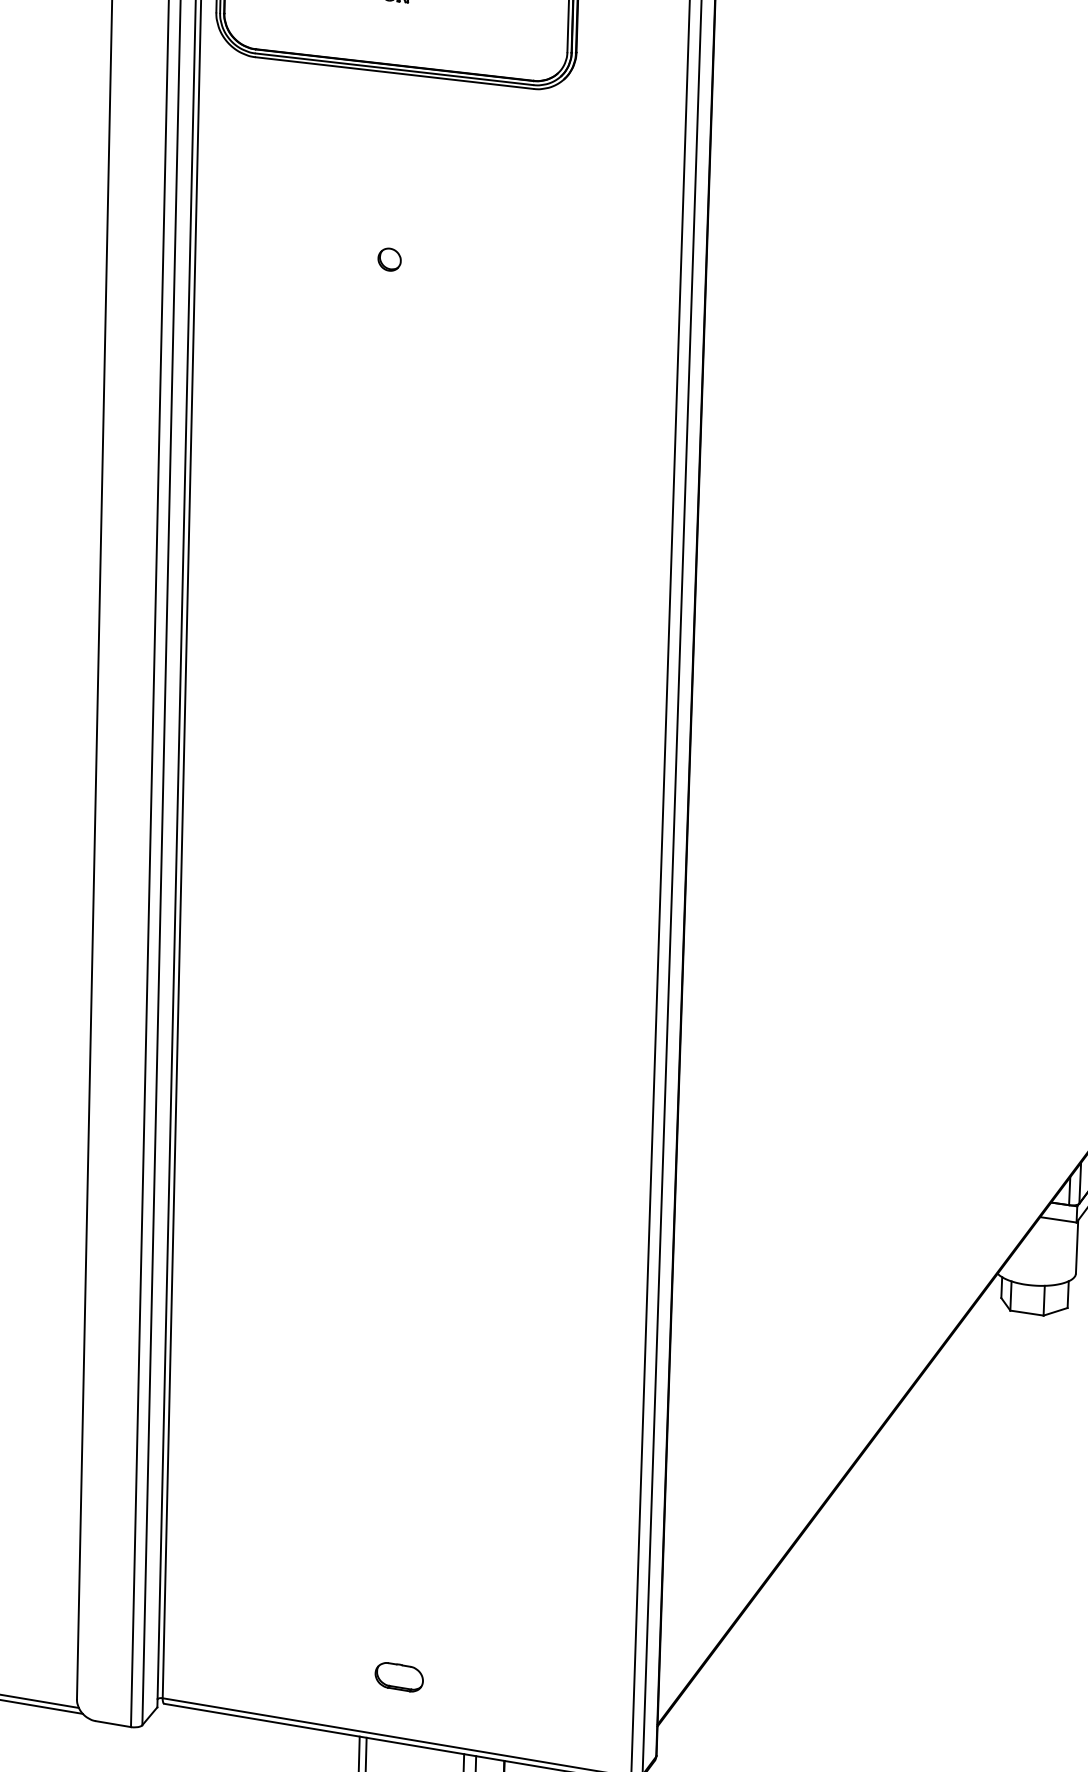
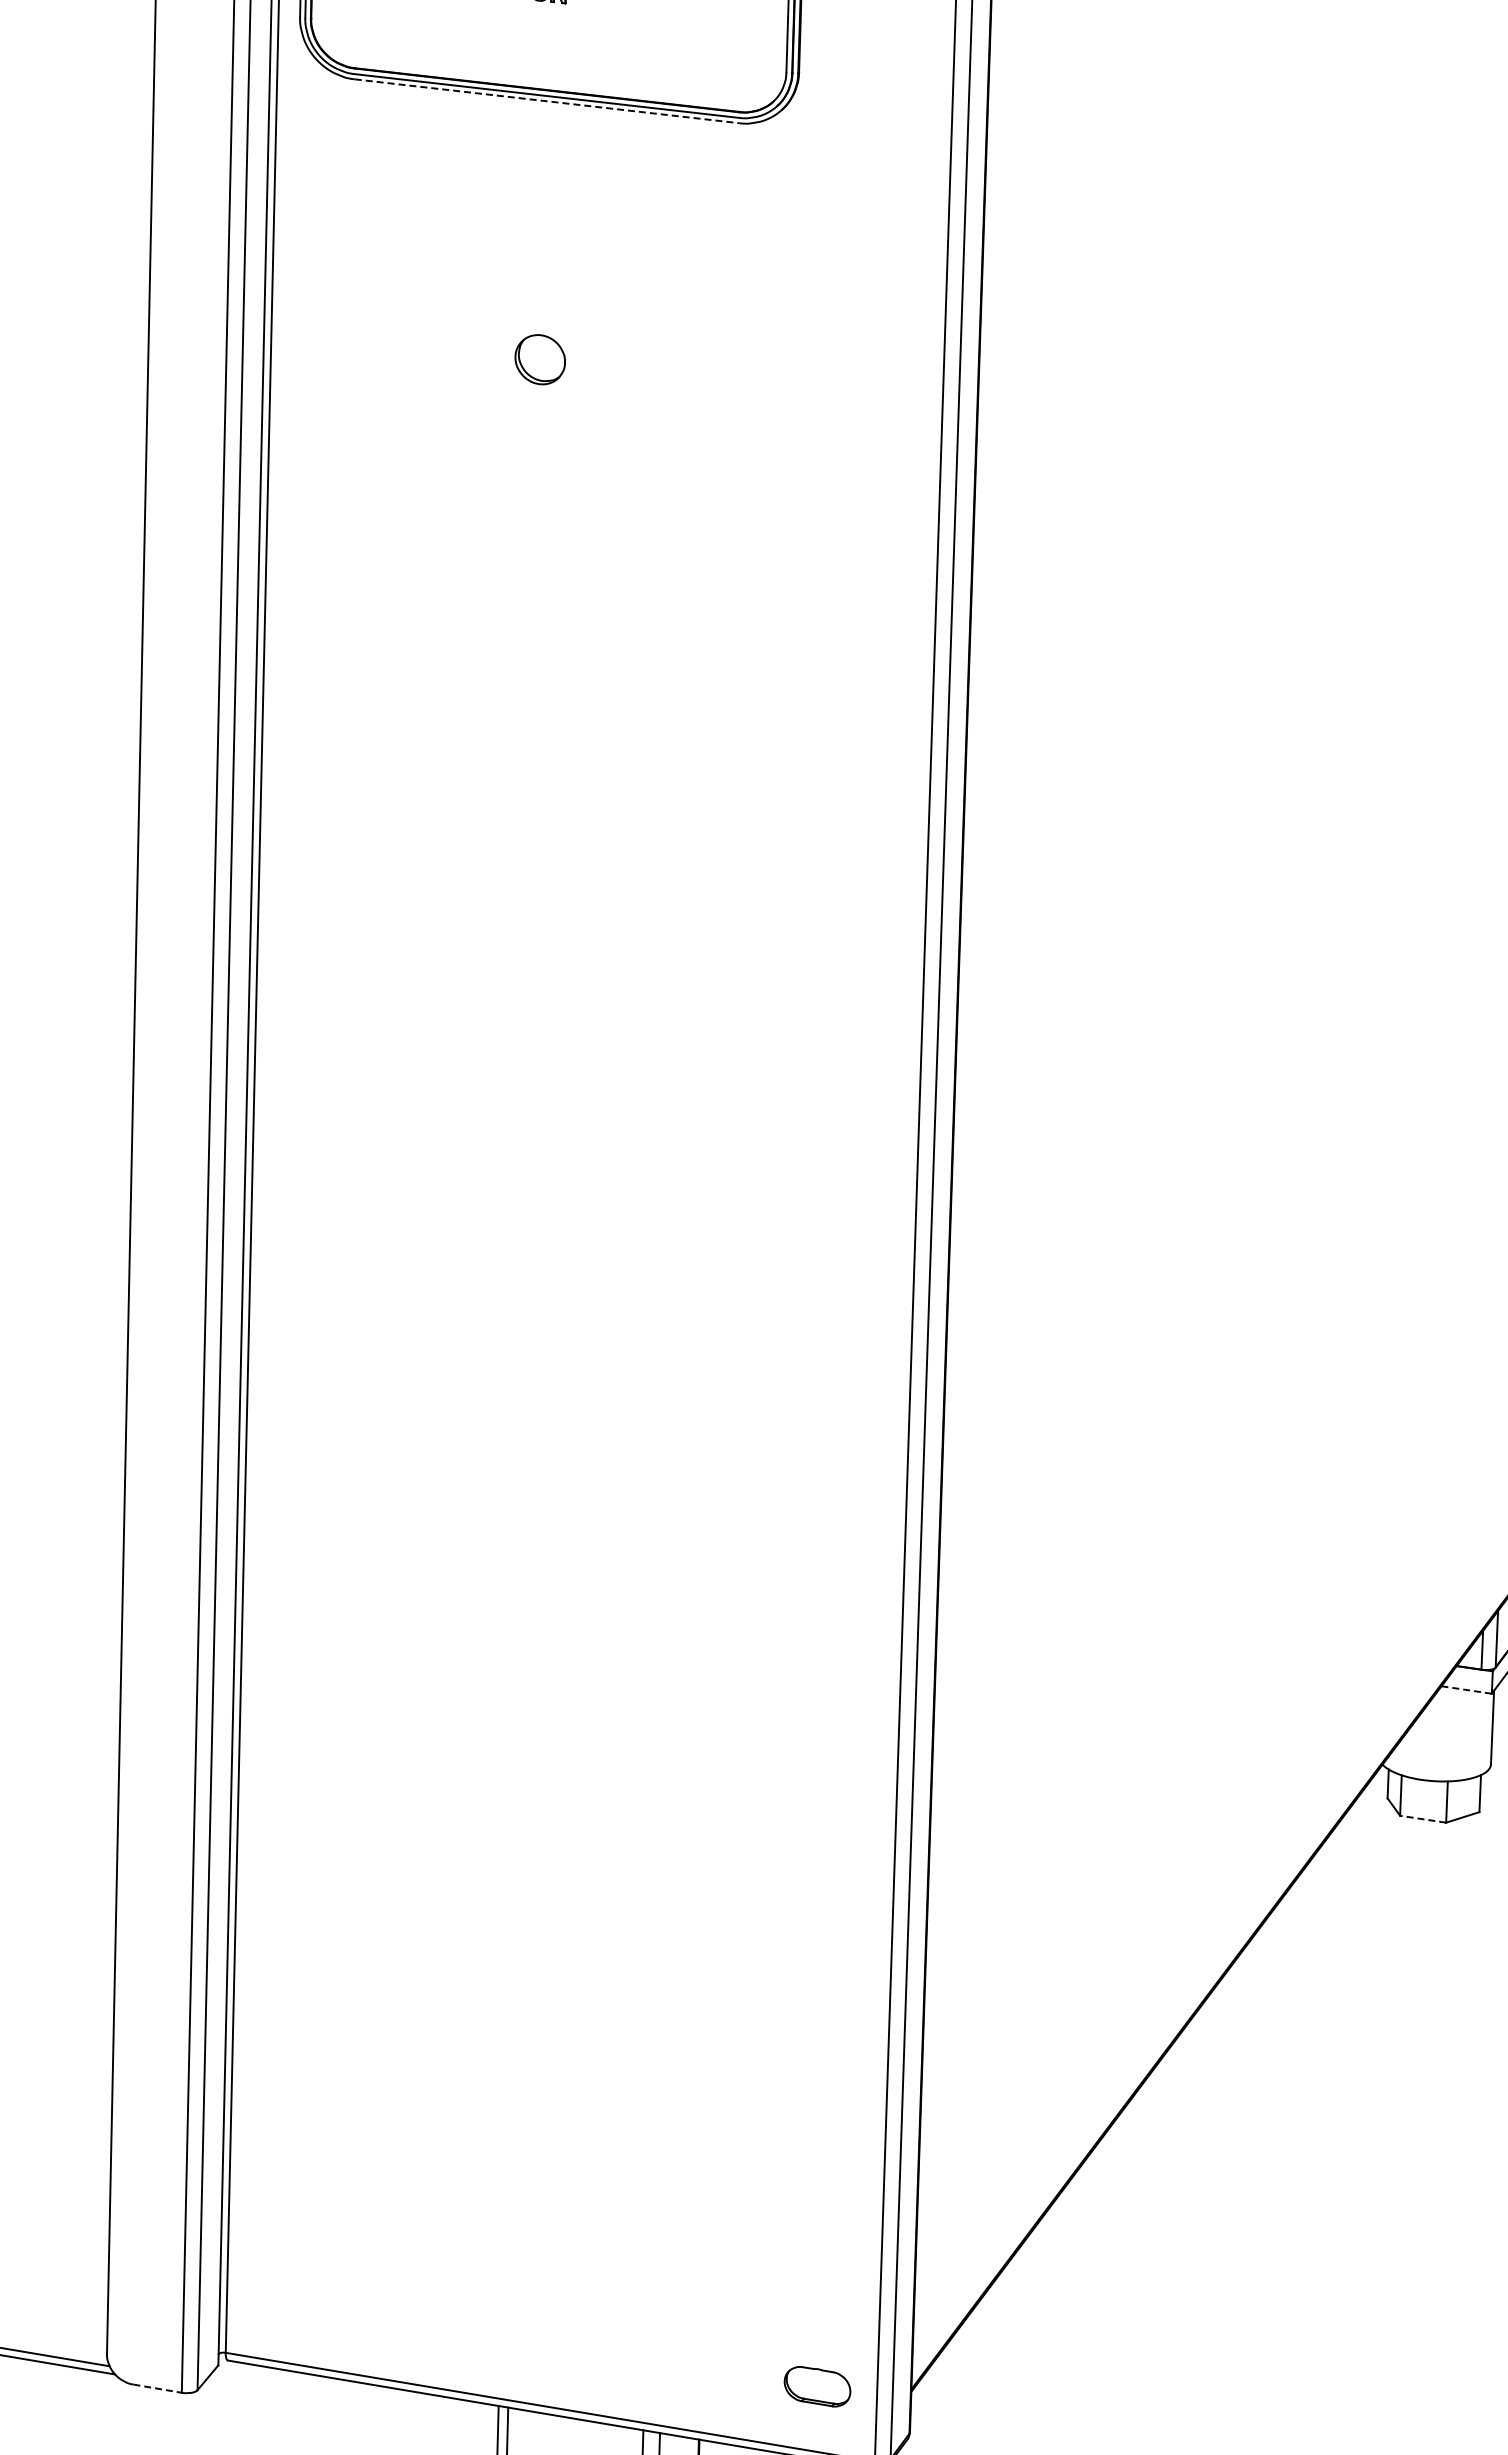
line: (394, 73) -> (547, 101), solid -> dashed
part: (389, 259) -> (539, 359), size x1.6
line: (1058, 1219) -> (1466, 1689), solid -> dashed
line: (1026, 1313) -> (1422, 1819), solid -> dashed
part: (399, 1677) -> (817, 2386), moved
line: (113, 1724) -> (157, 2388), solid -> dashed

